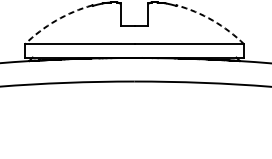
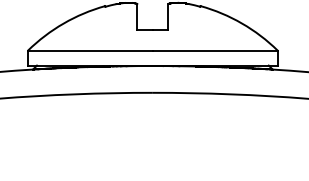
arc: (56, 20) -> (63, 23), dashed -> solid
arc: (213, 20) -> (242, 23), dashed -> solid

